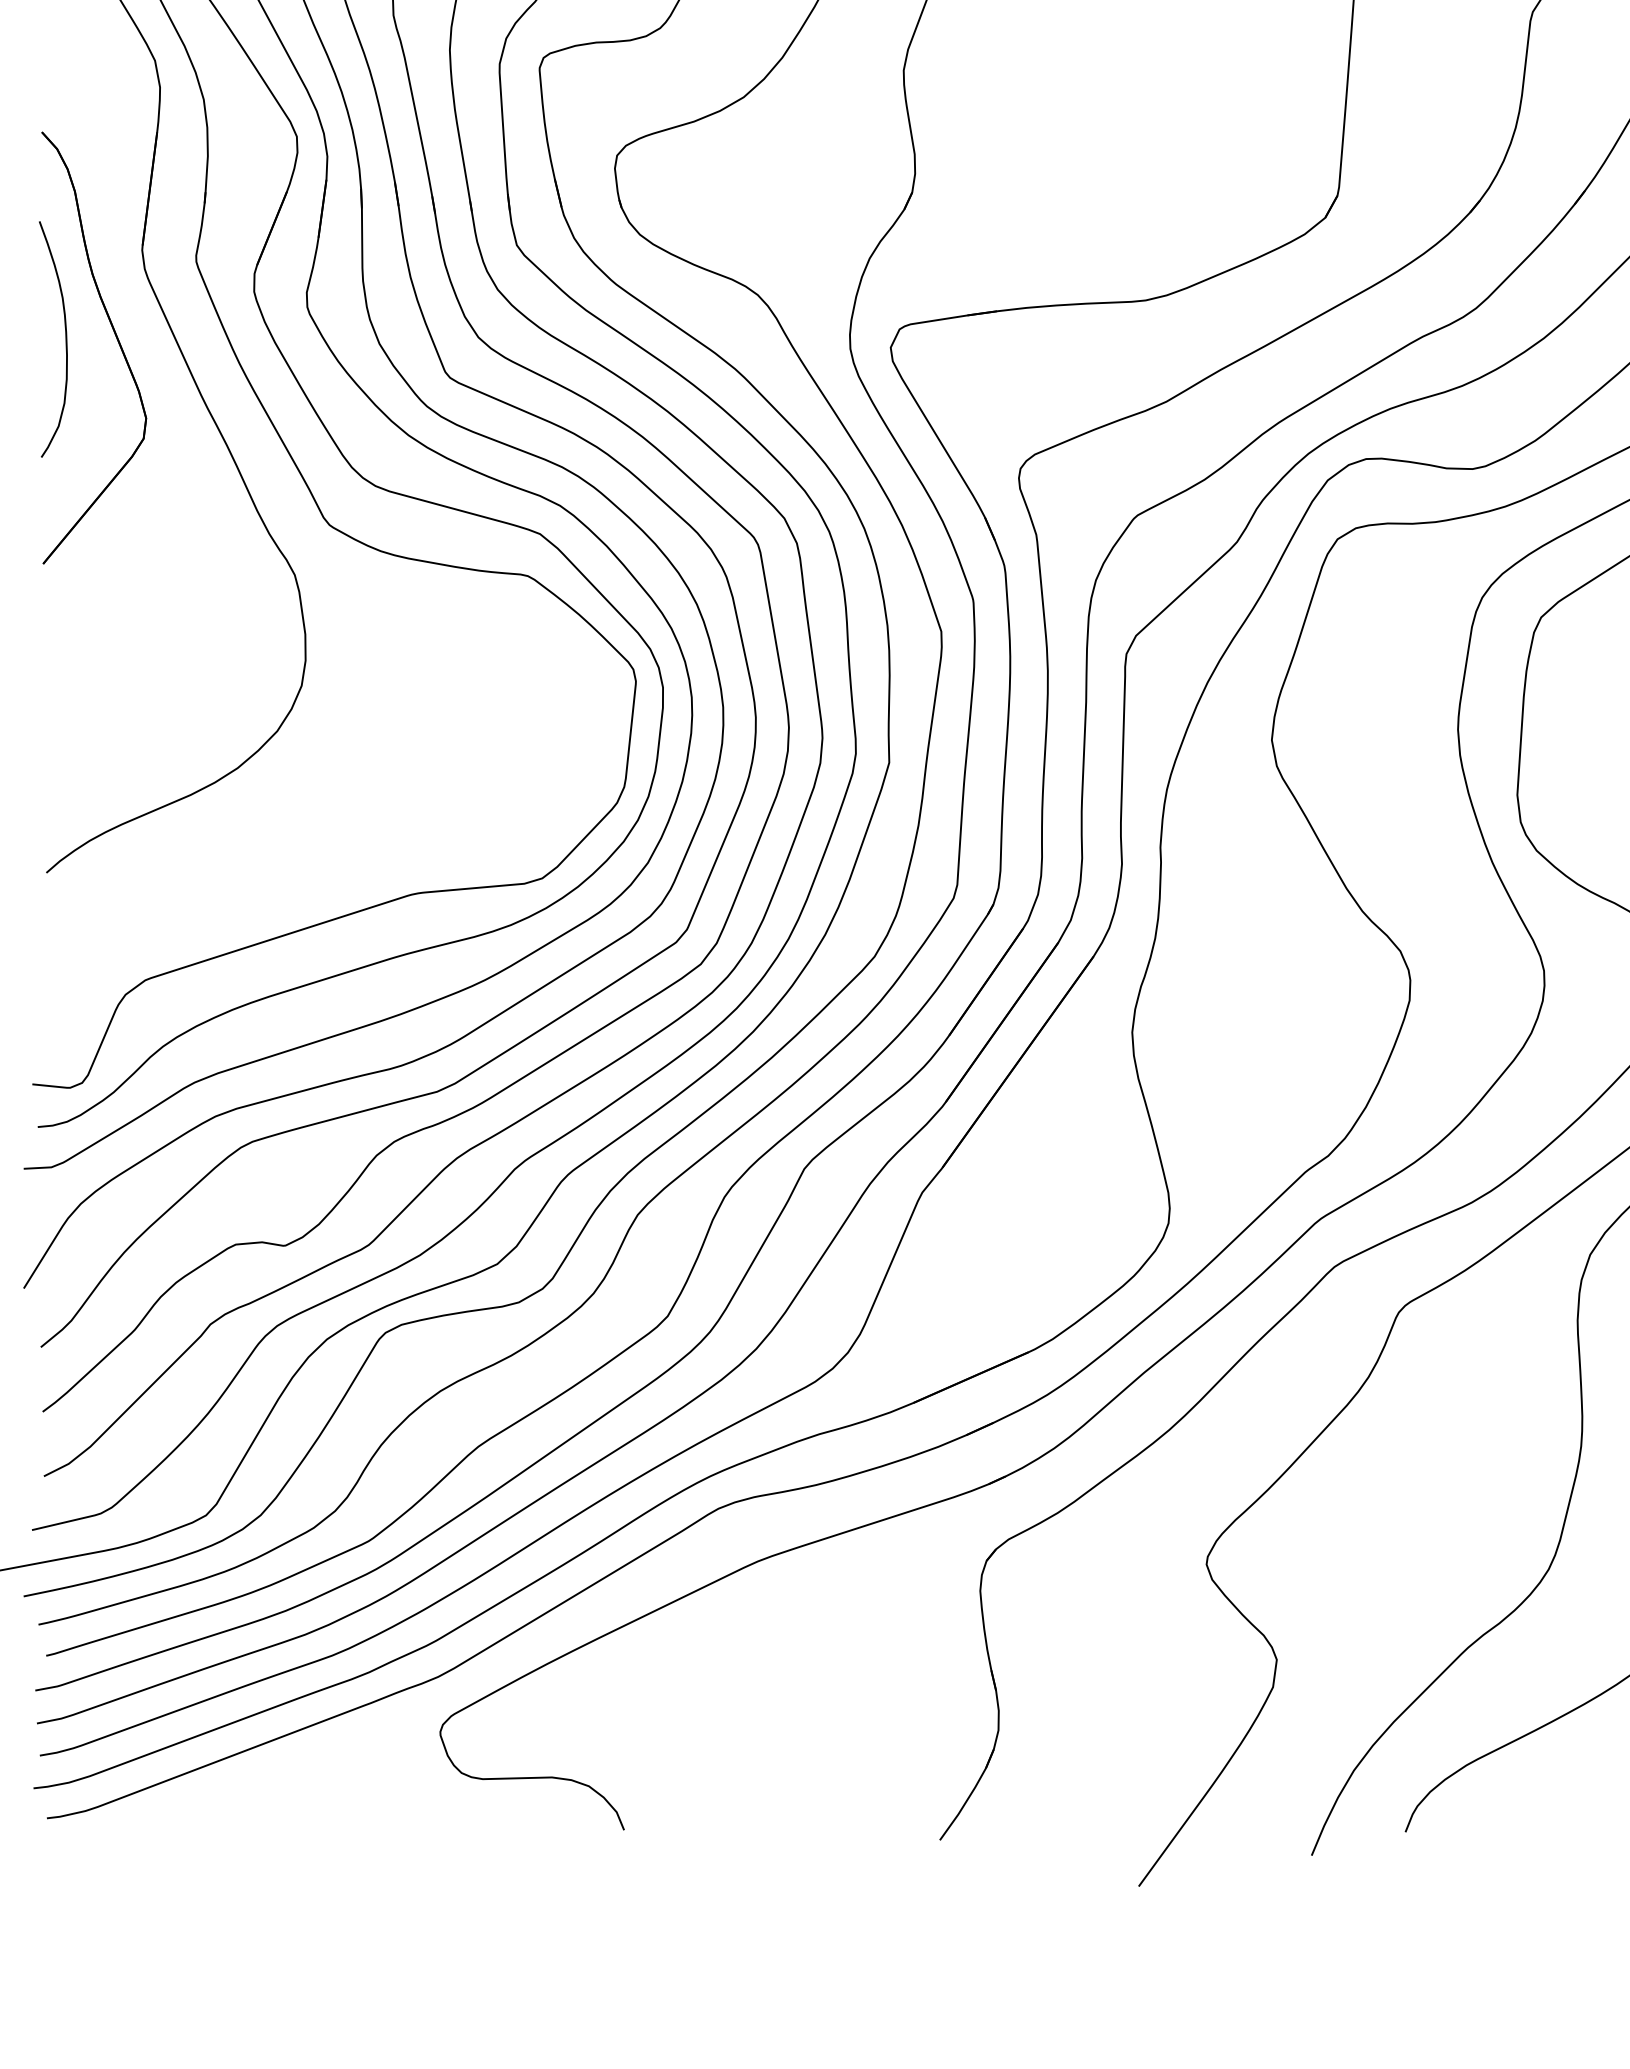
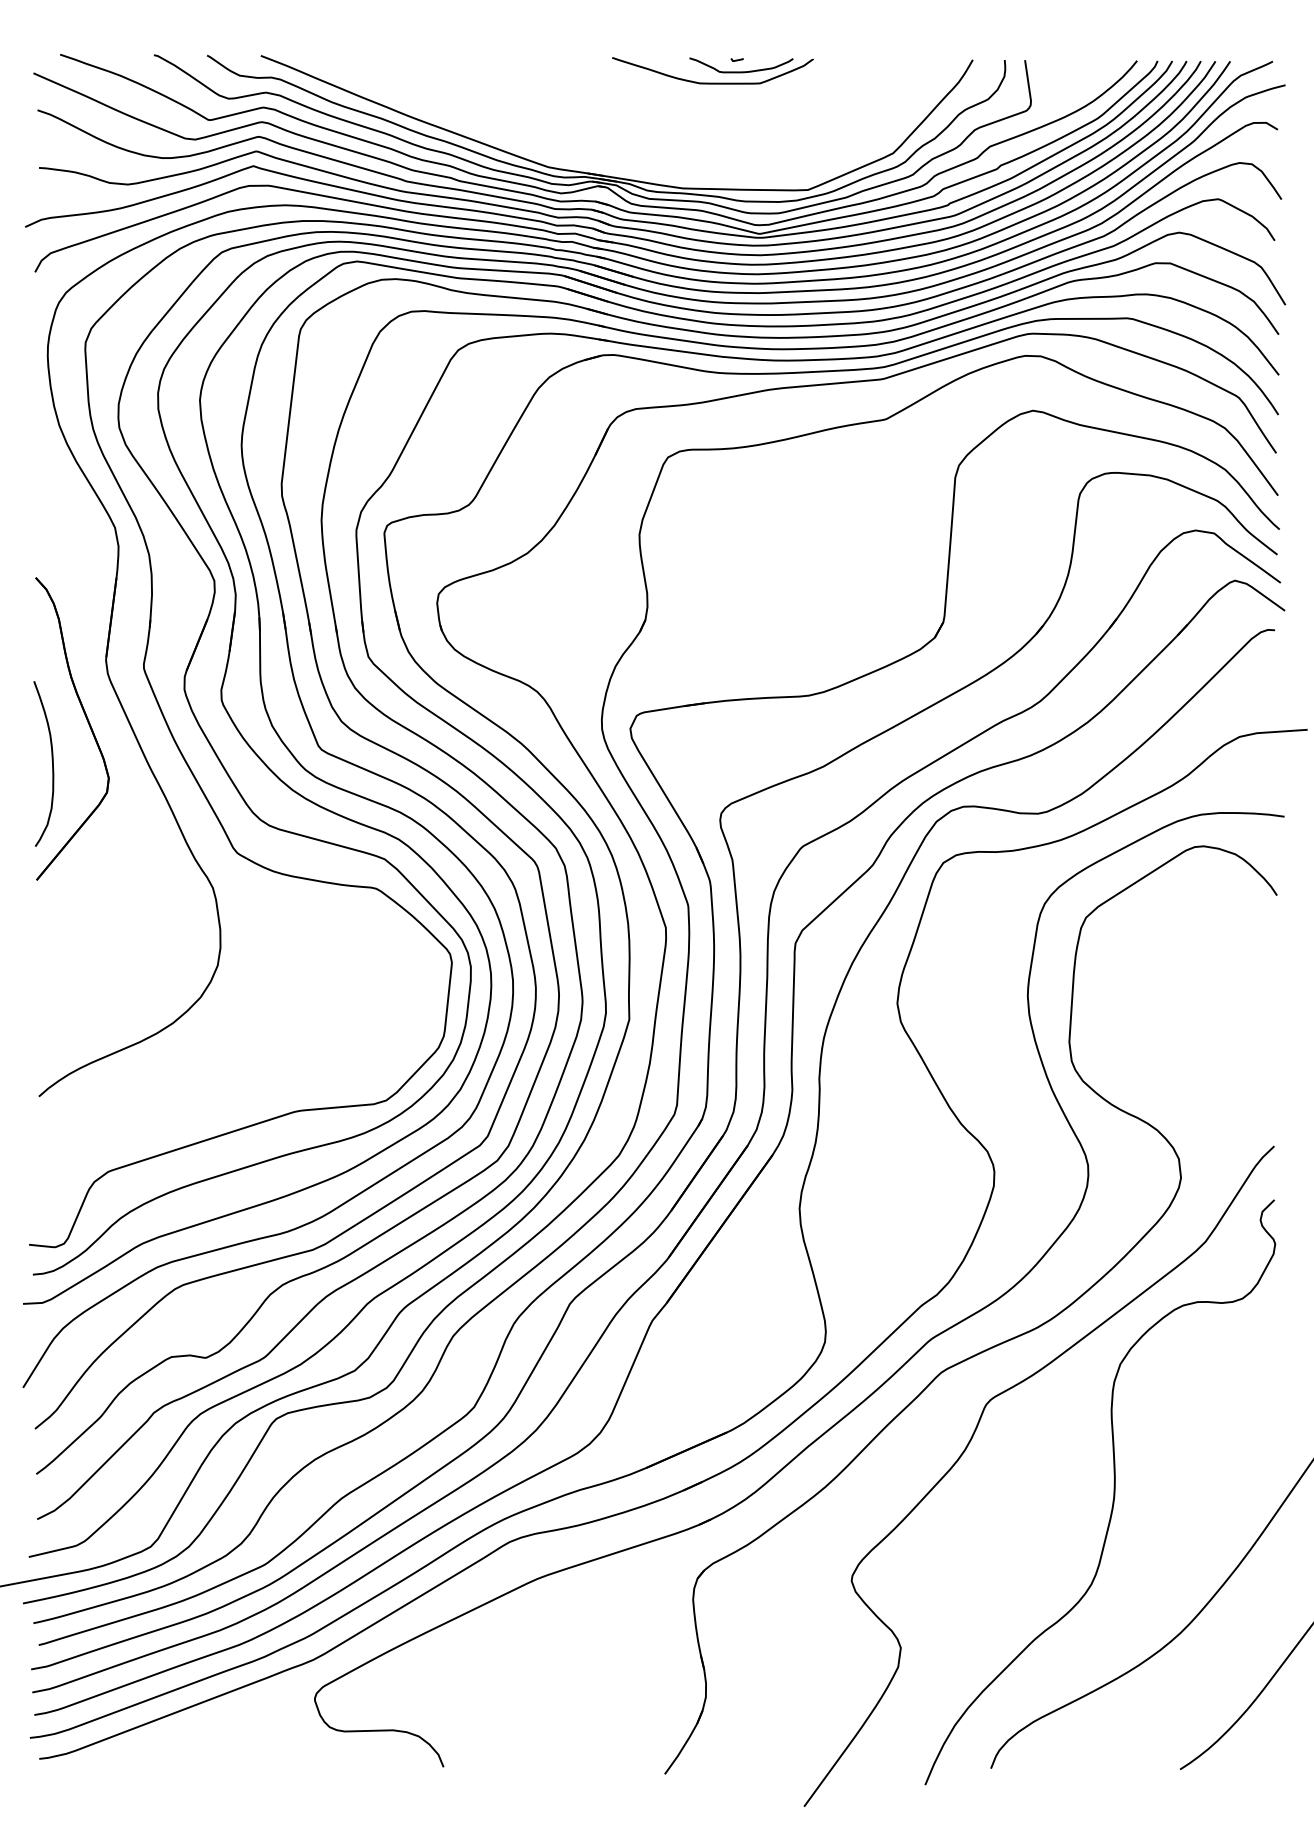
curve: (64, 334) -> (51, 760), moved

